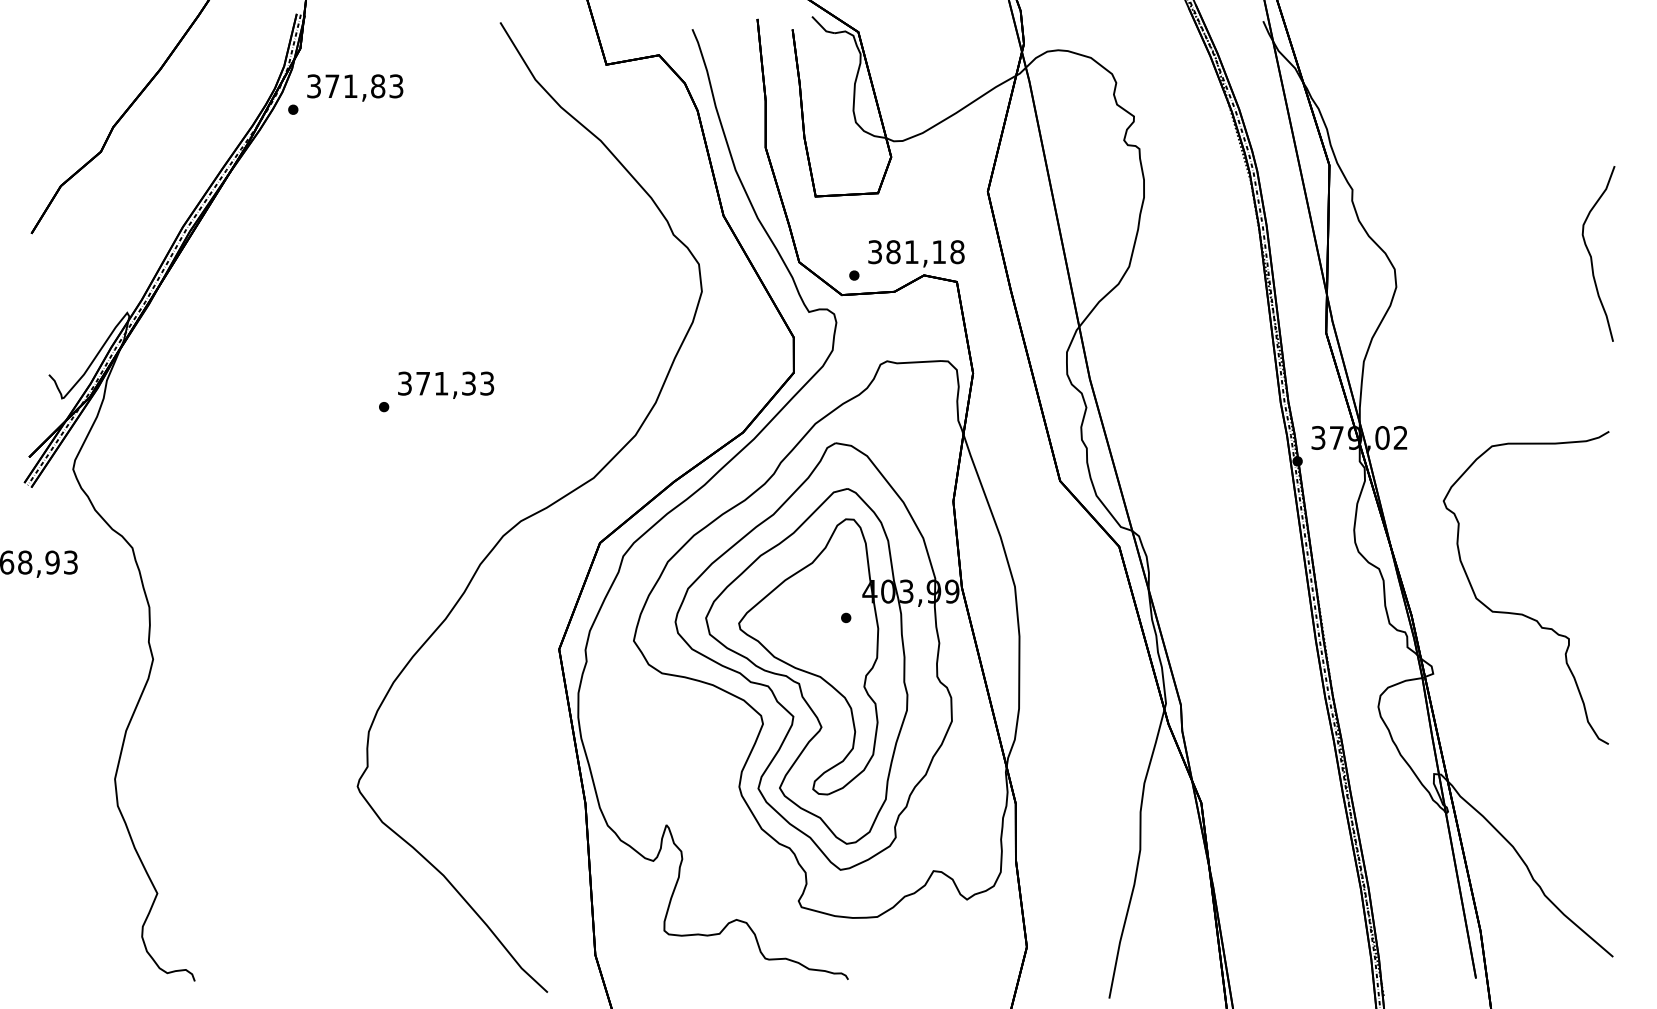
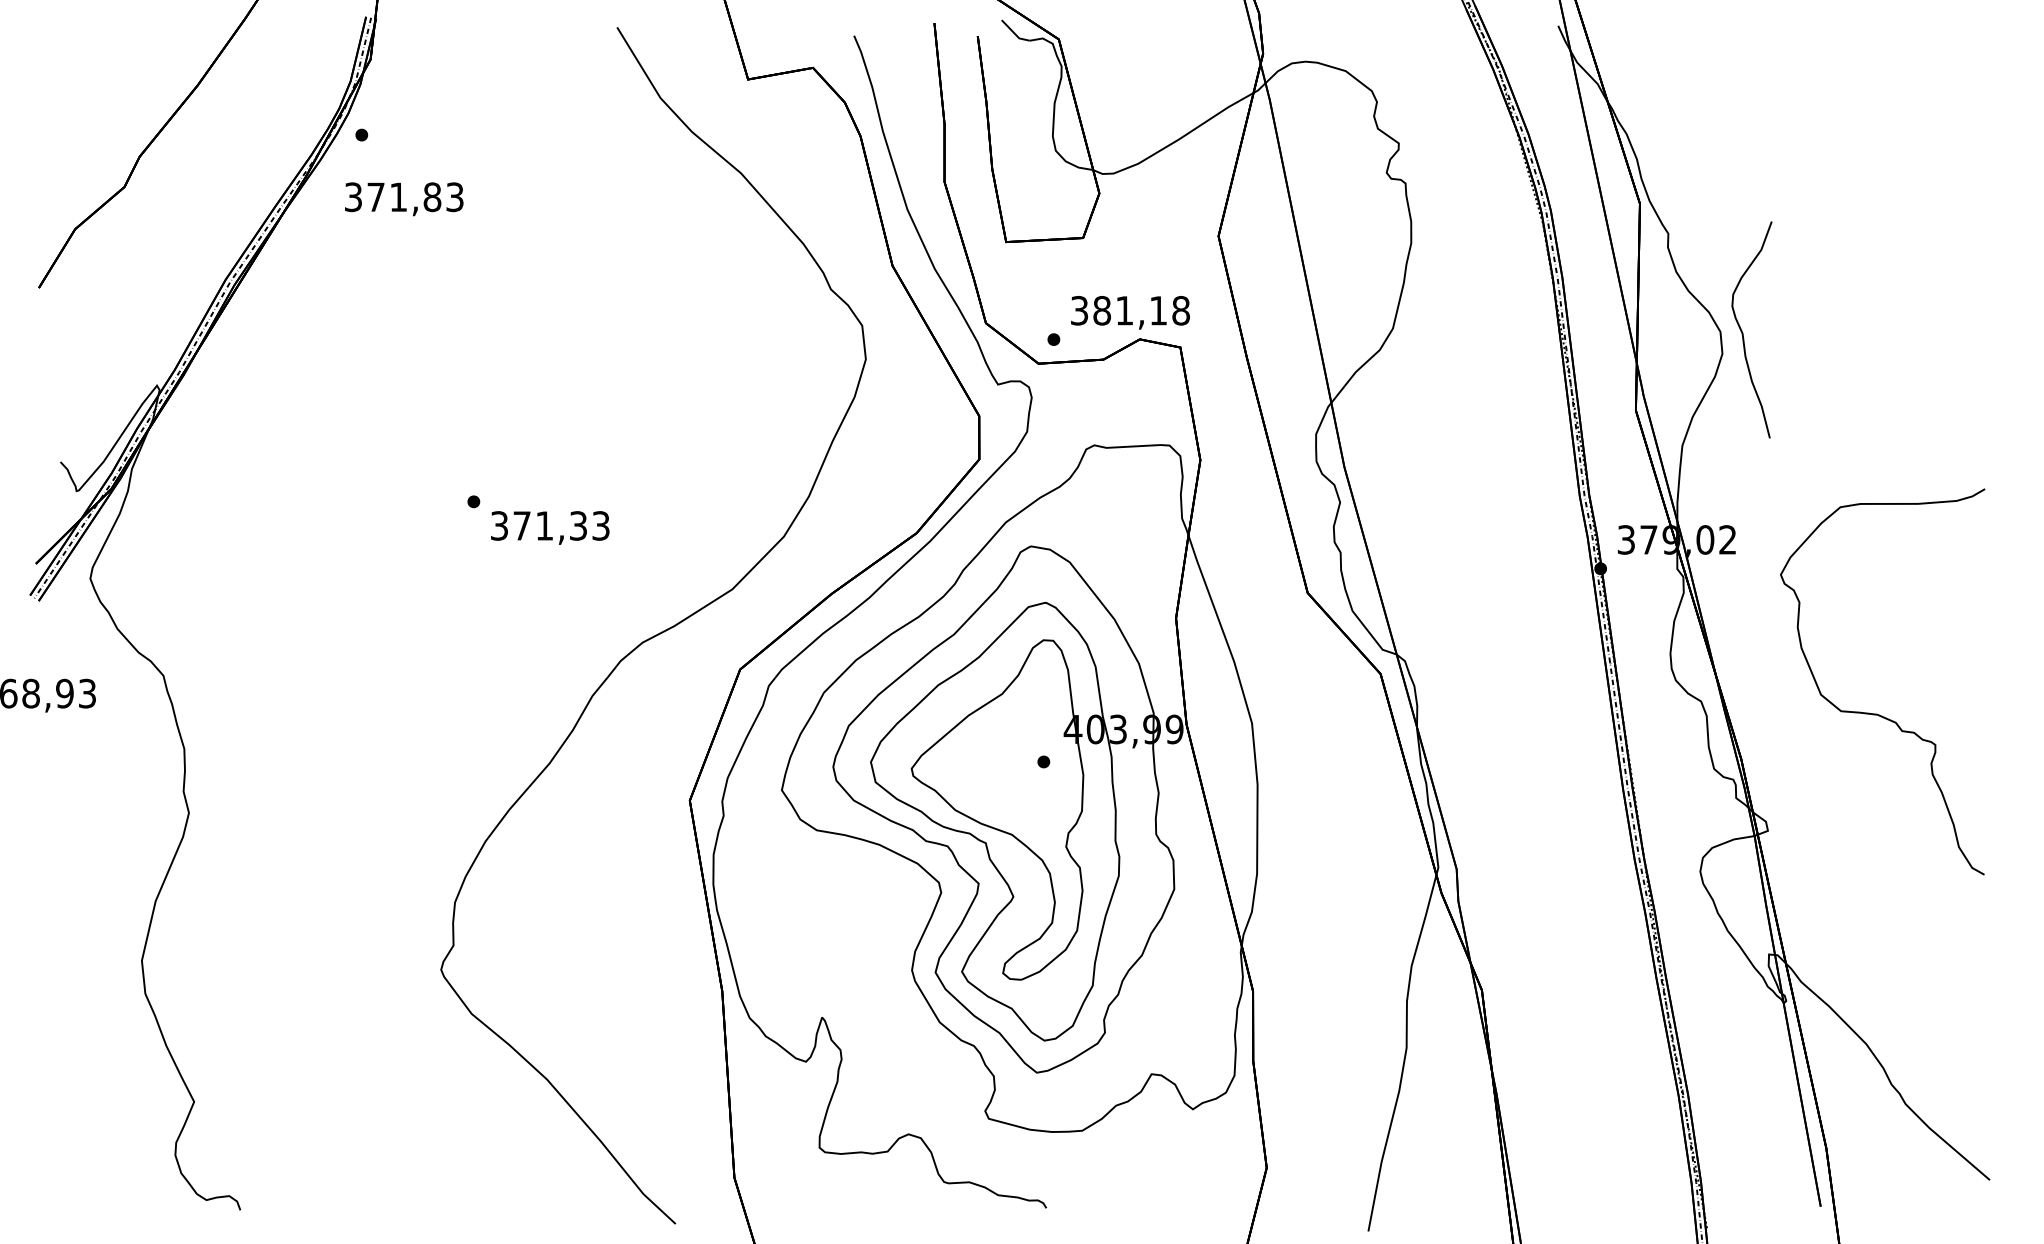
text: (355, 88) -> (404, 199), moved
curve: (1591, 256) -> (1743, 332), moved
text: (446, 384) -> (550, 527), moved
curve: (1522, 613) -> (1877, 713), moved

